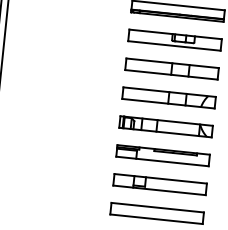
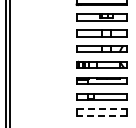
line: (158, 208) -> (102, 109), solid -> dashed
line: (155, 218) -> (101, 115), solid -> dashed

